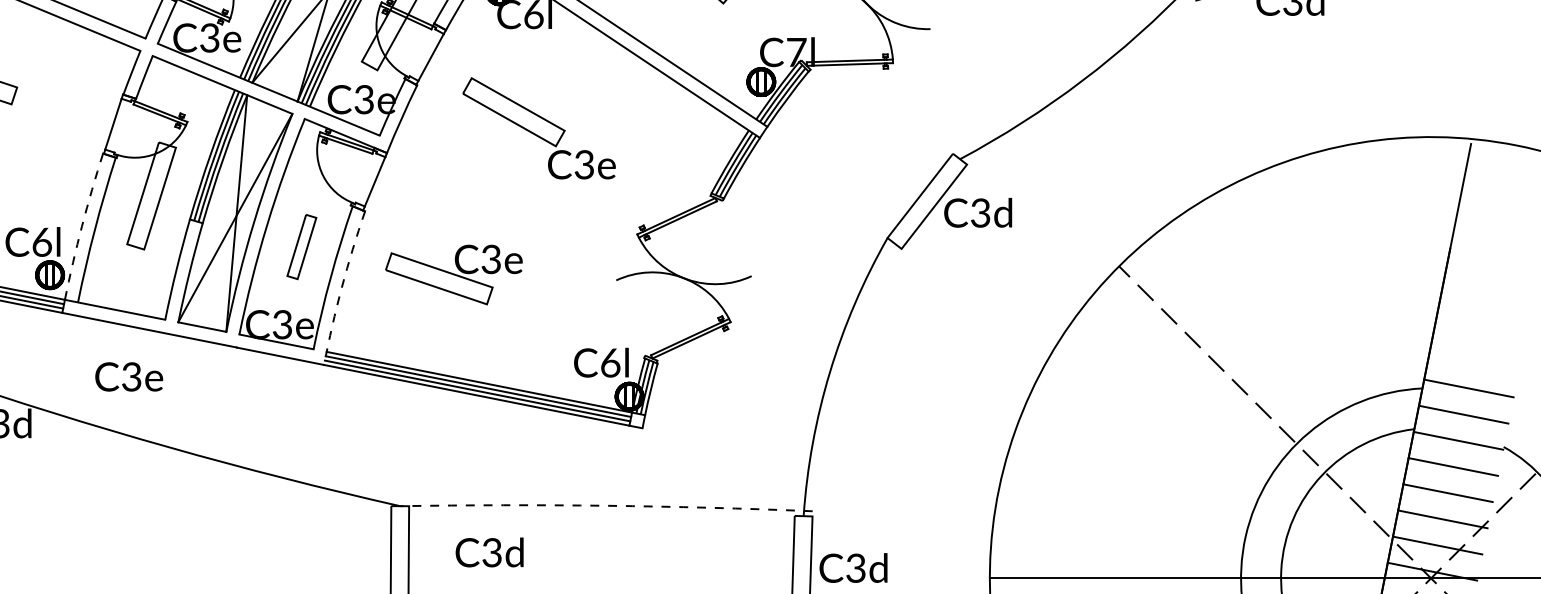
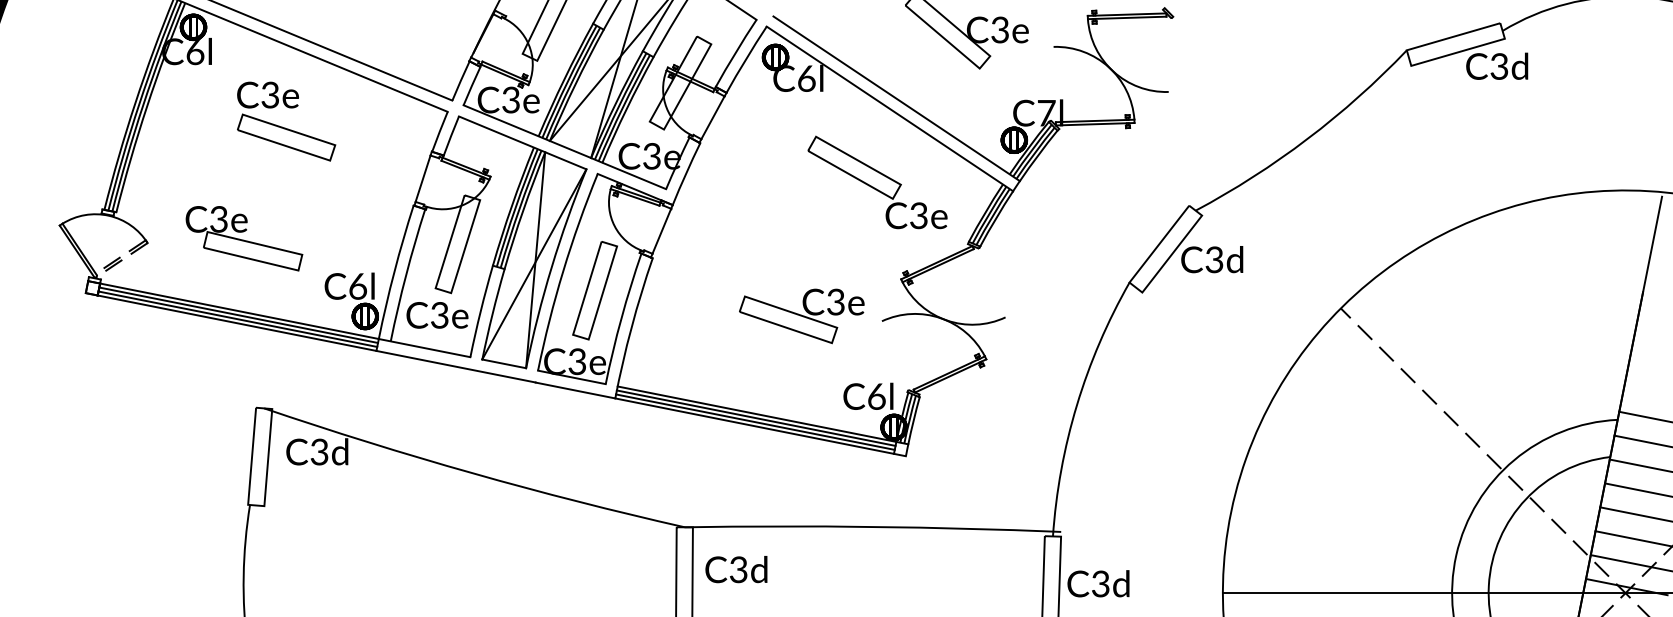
part: (539, 128) -> (877, 182), moved
arc: (82, 225) -> (394, 271), dashed -> solid
part: (301, 246) -> (594, 290), size x1.67
part: (453, 275) -> (801, 316), moved
arc: (341, 287) -> (631, 327), dashed -> solid
text: (129, 377) -> (437, 315), moved
arc: (606, 505) -> (873, 526), dashed -> solid
text: (489, 552) -> (736, 569), moved

